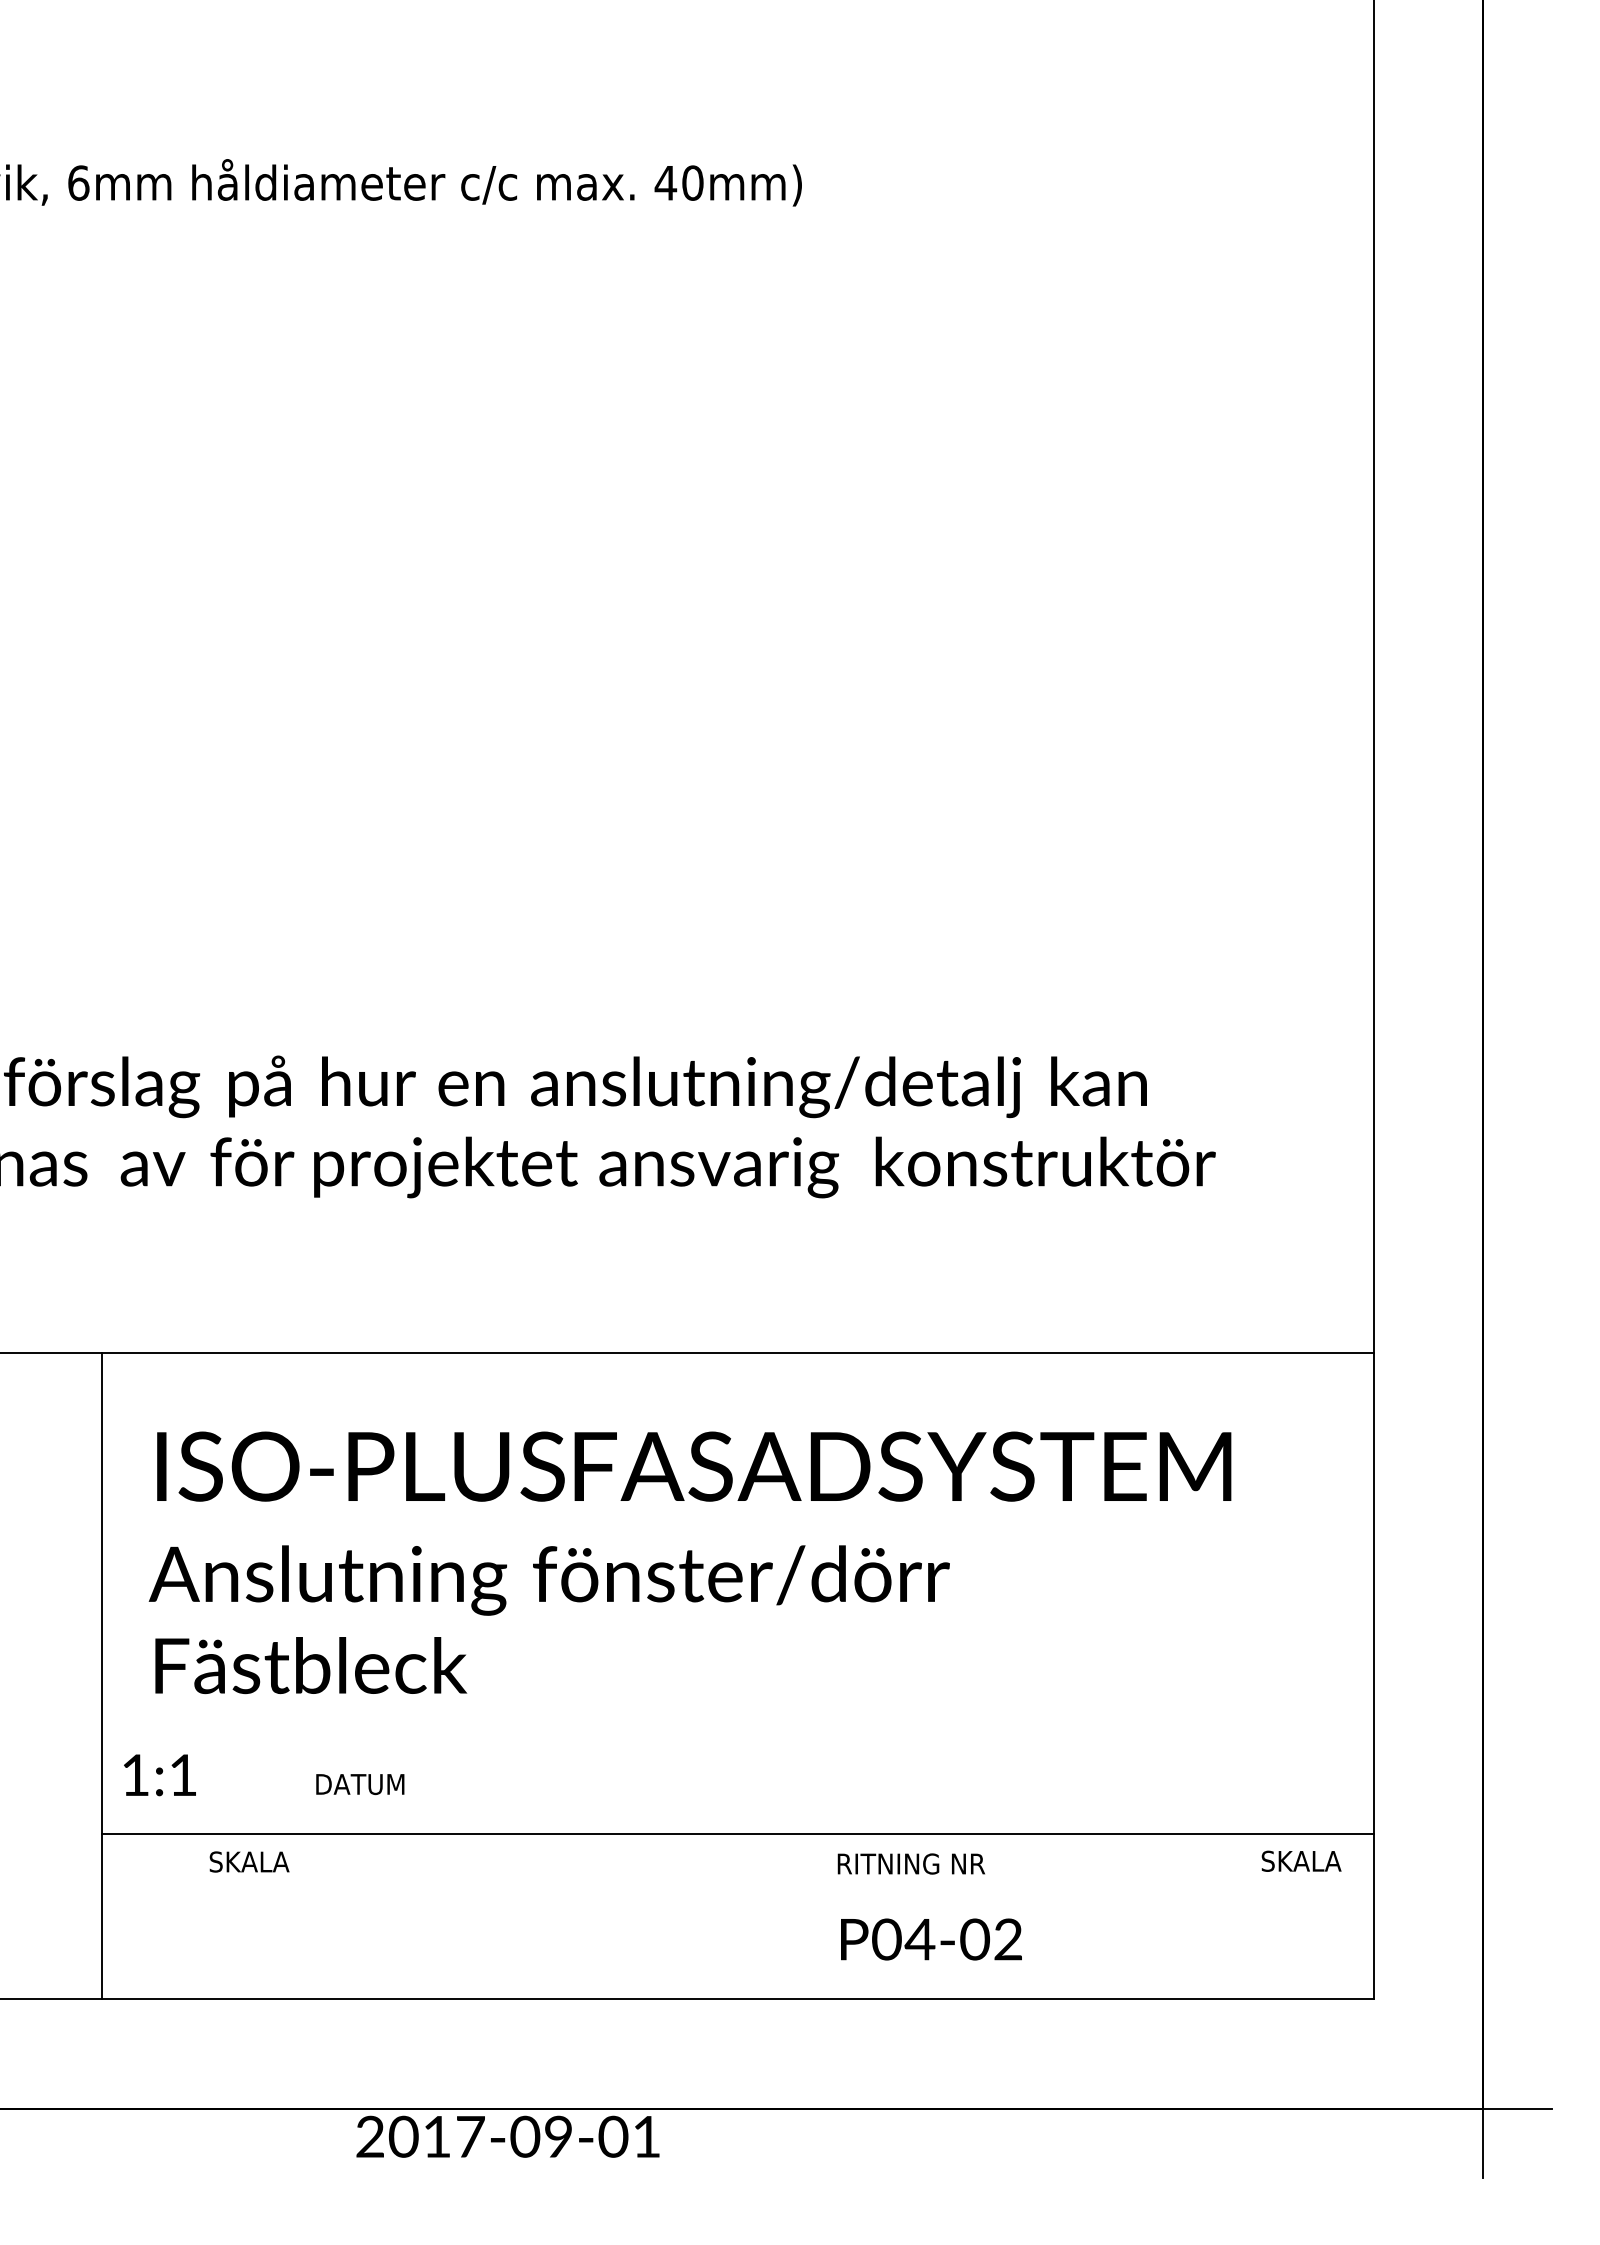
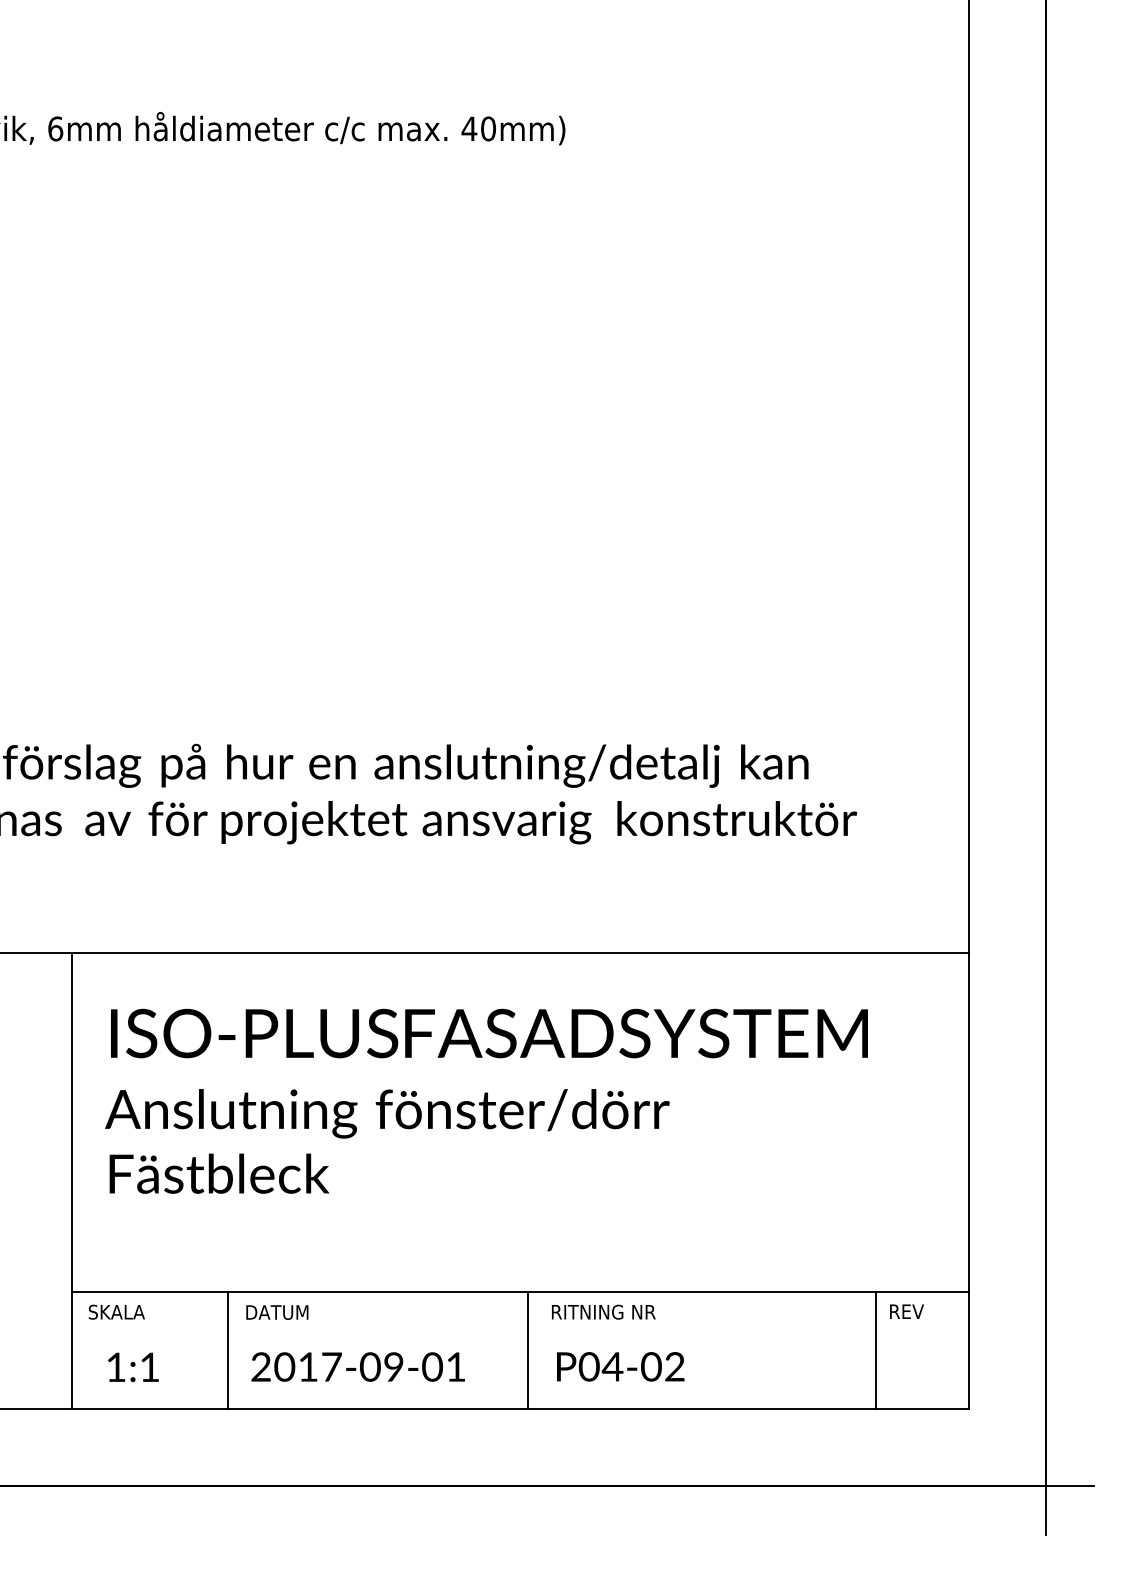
text: (159, 1775) -> (133, 1367), moved
text: (360, 1784) -> (277, 1312), moved
text: (1301, 1860) -> (917, 1311), SKALA -> REV
text: (249, 1861) -> (116, 1311), moved
text: (910, 1863) -> (603, 1311), moved
line: (323, 1915) -> (228, 1349), added
line: (749, 1915) -> (528, 1349), added
line: (1242, 1915) -> (875, 1349), added
text: (931, 1939) -> (620, 1366), moved
text: (507, 2136) -> (357, 1366), moved

